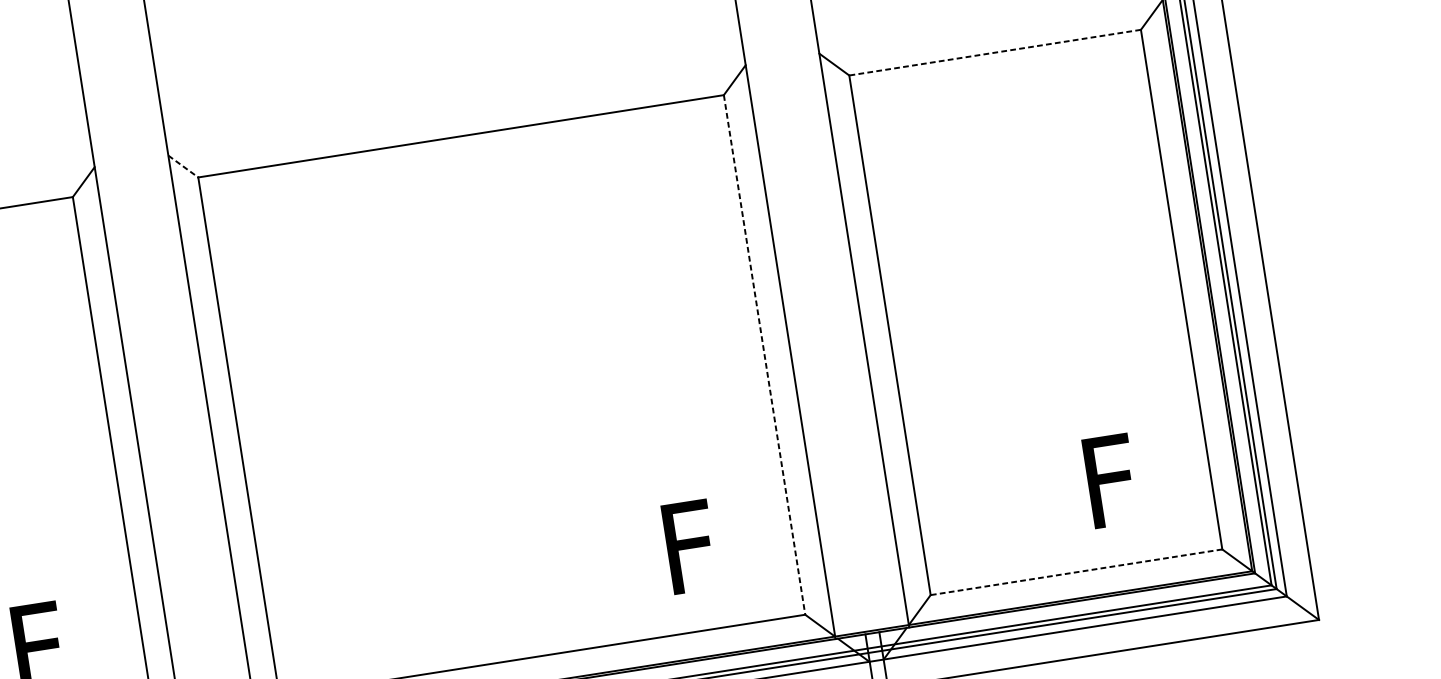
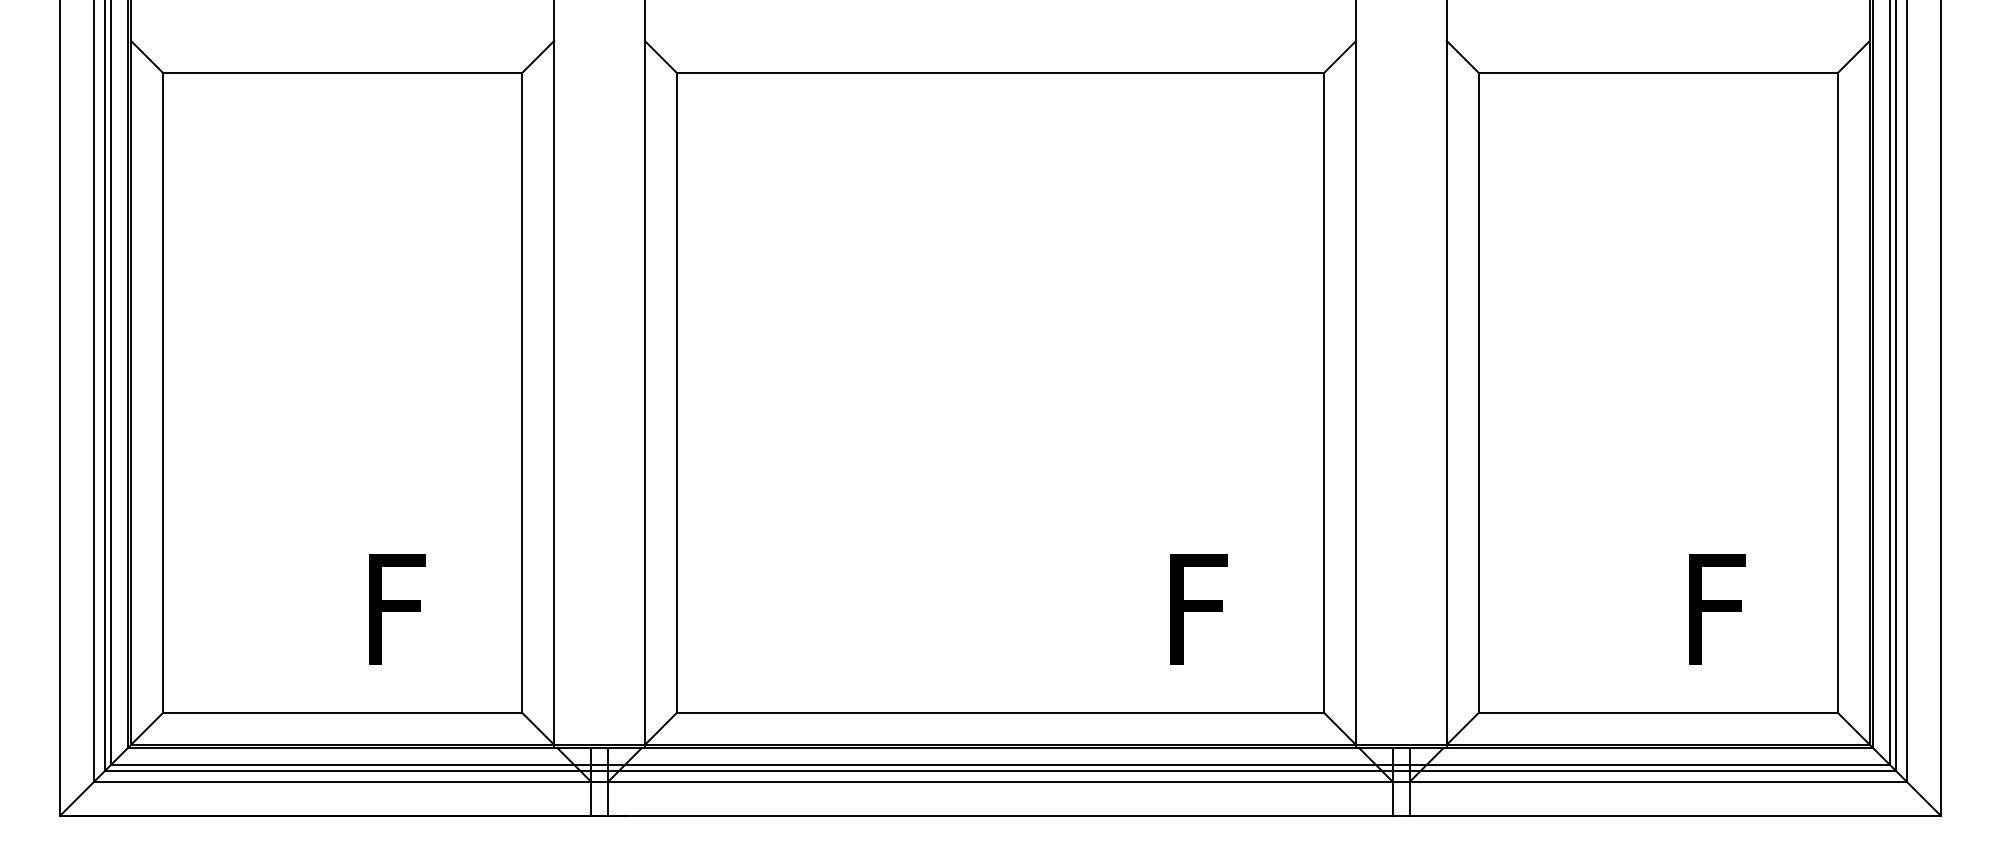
line: (995, 52) -> (1658, 72), dashed -> solid
line: (183, 166) -> (660, 56), dashed -> solid
line: (764, 355) -> (1324, 393), dashed -> solid
line: (1076, 571) -> (1658, 712), dashed -> solid

